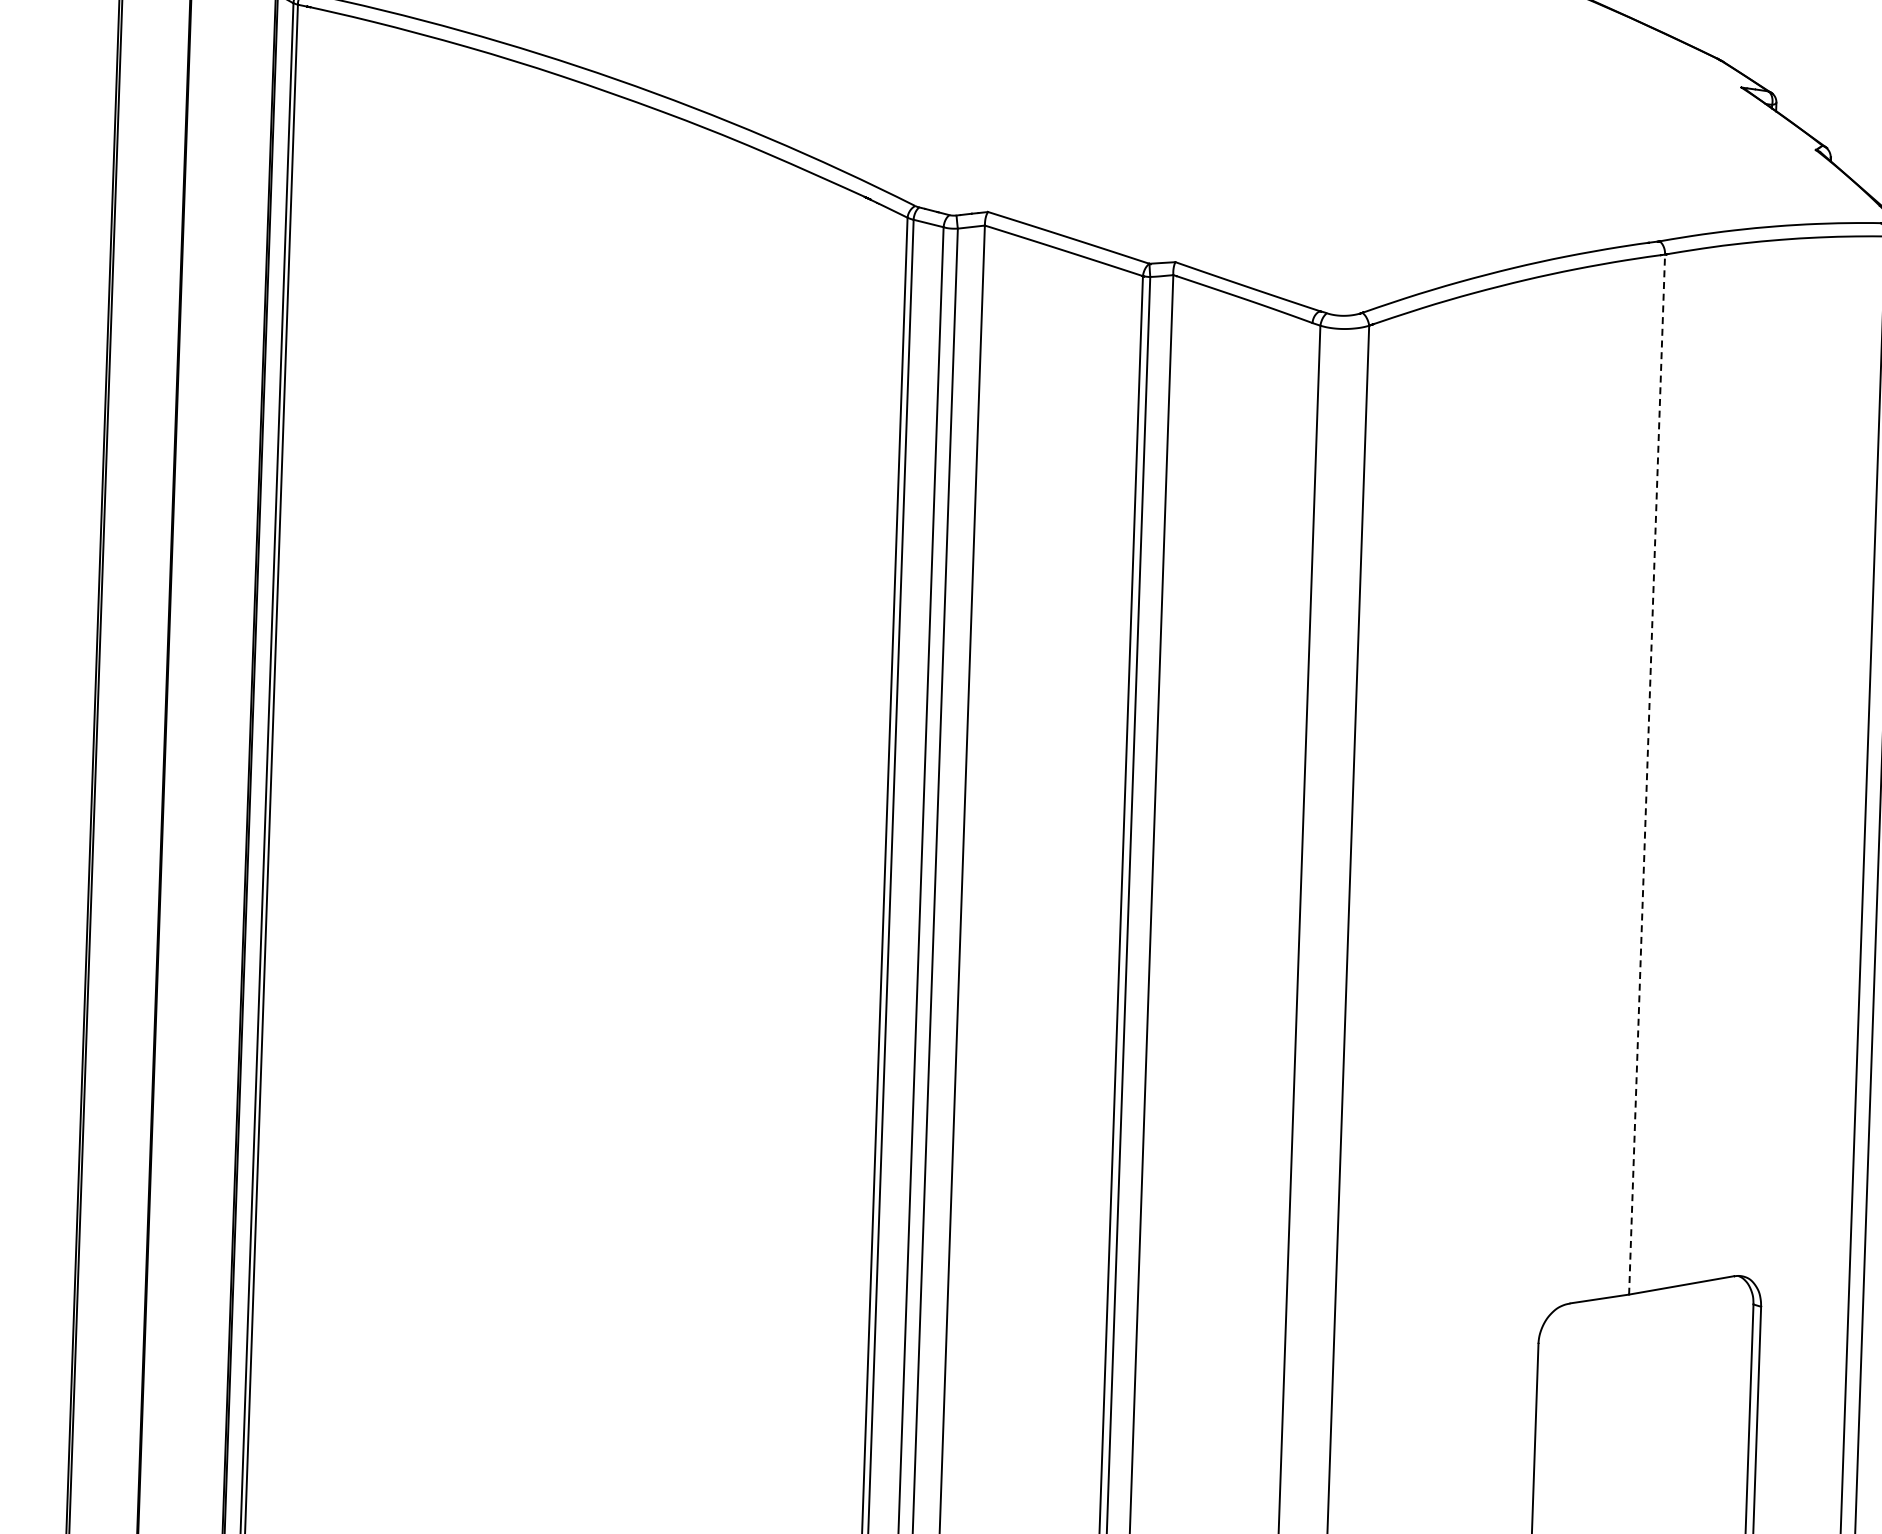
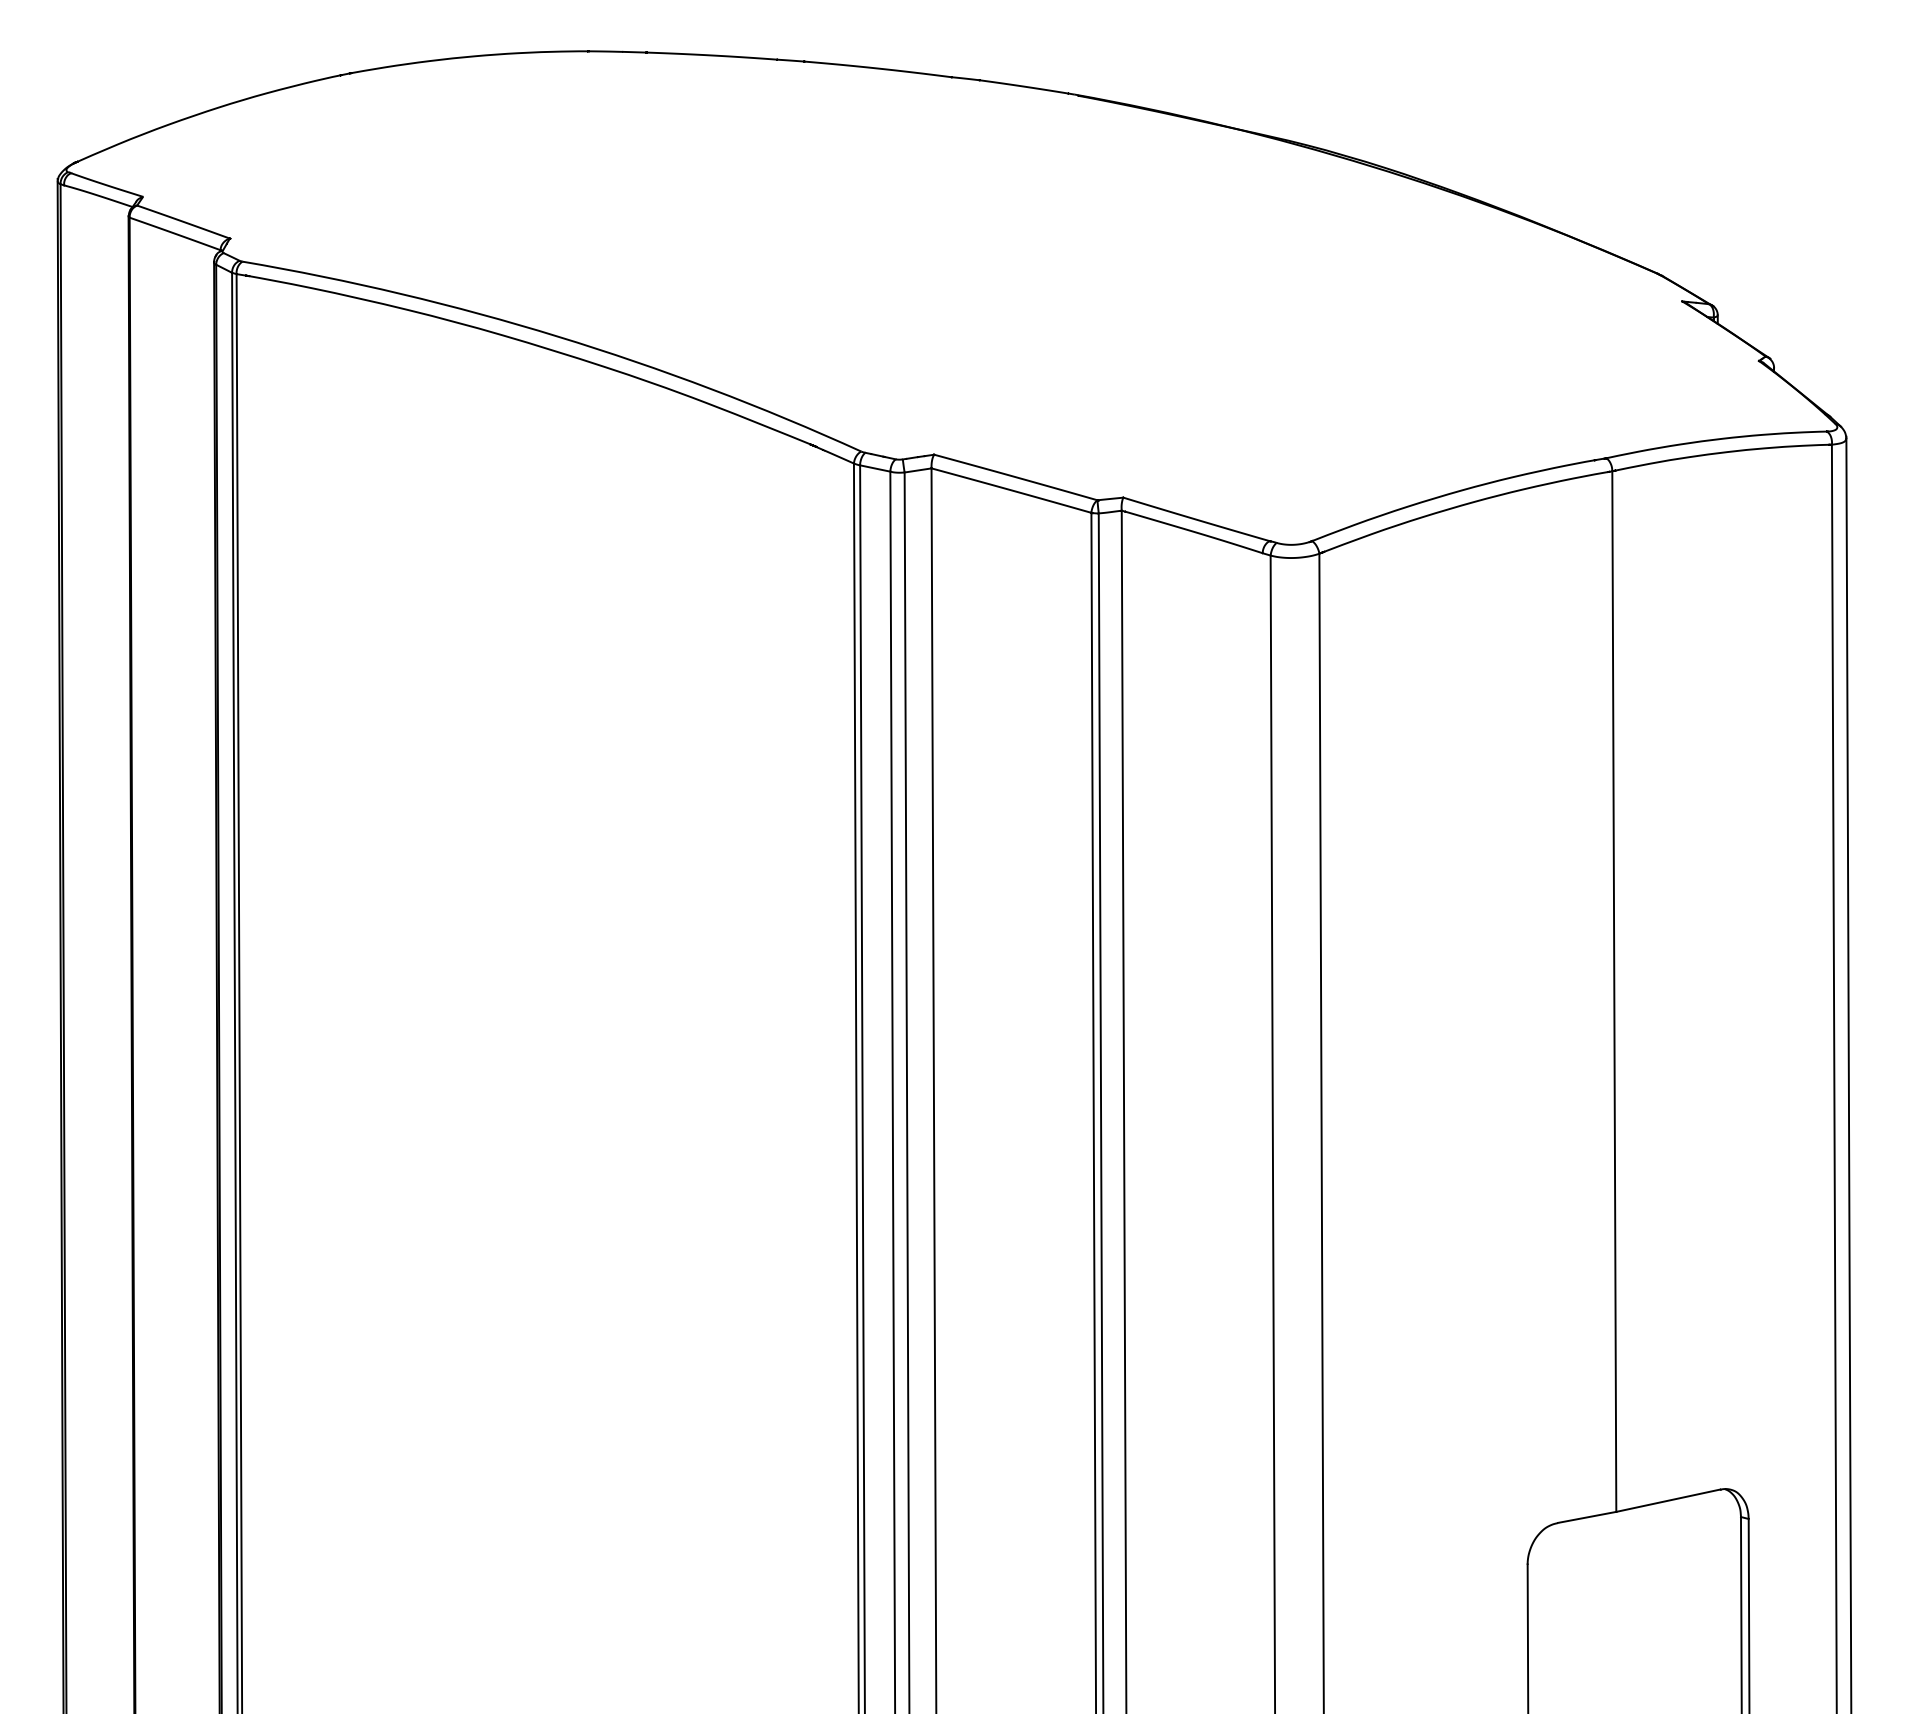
line: (1647, 774) -> (1614, 991), dashed -> solid

